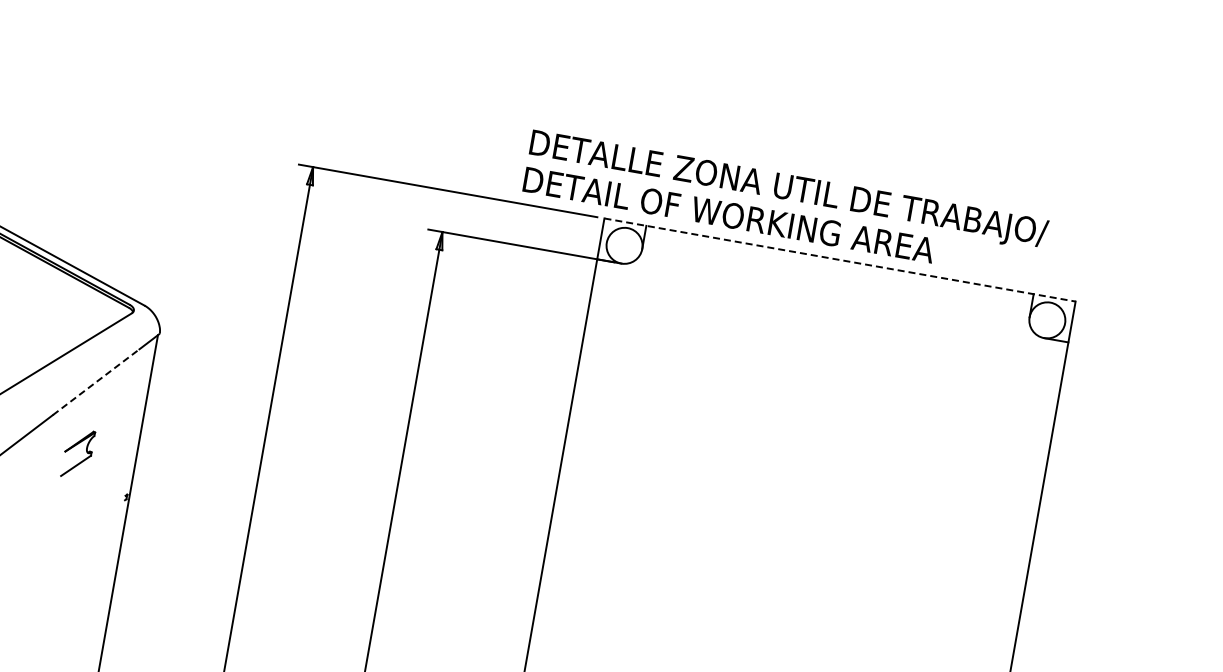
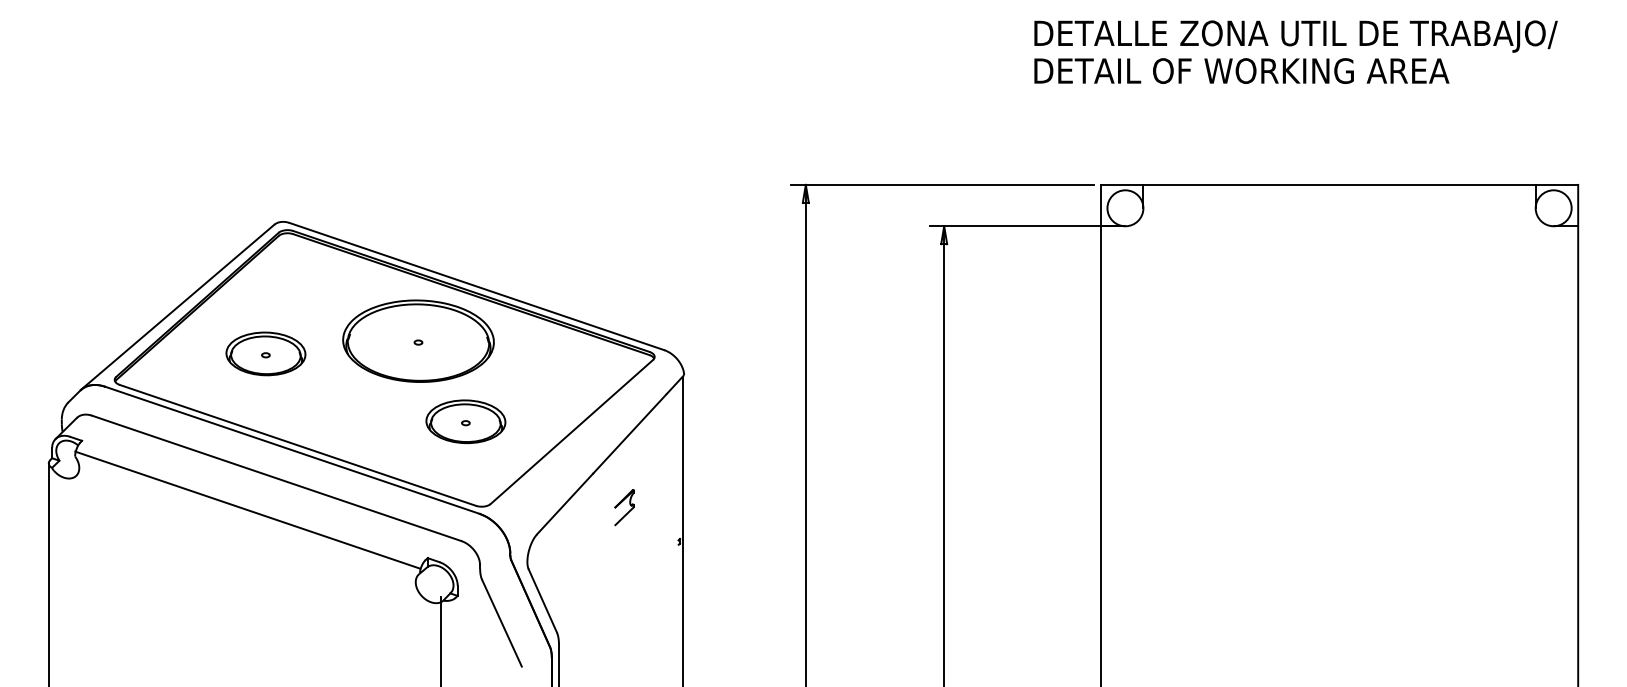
text: (785, 205) -> (1295, 51), moved
line: (840, 259) -> (1339, 184), dashed -> solid
line: (95, 382) -> (629, 434), dashed -> solid
part: (77, 454) -> (624, 507), size x0.71

